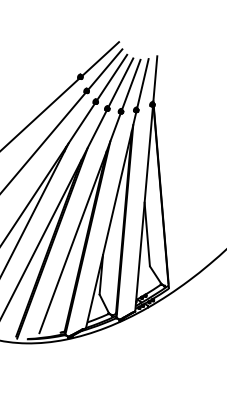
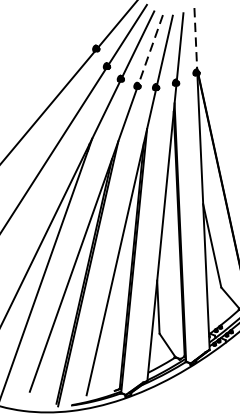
line: (155, 79) -> (196, 39), solid -> dashed
line: (120, 83) -> (150, 50), solid -> dashed

